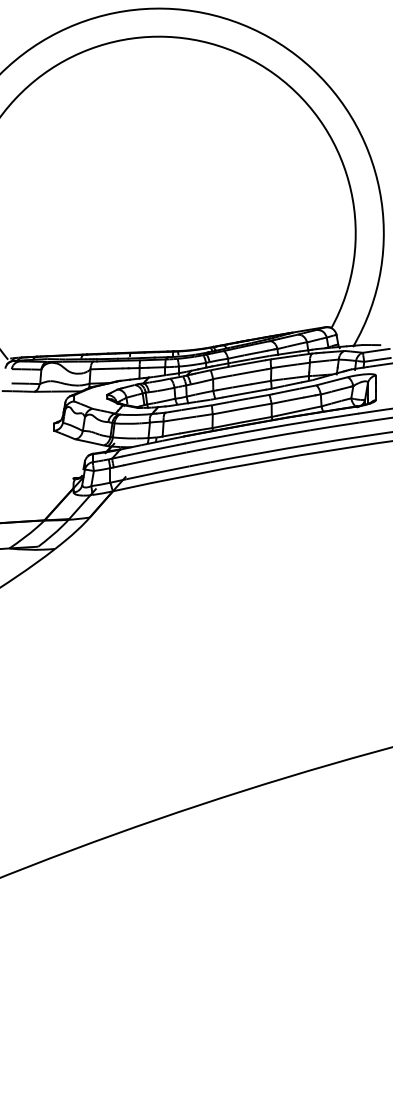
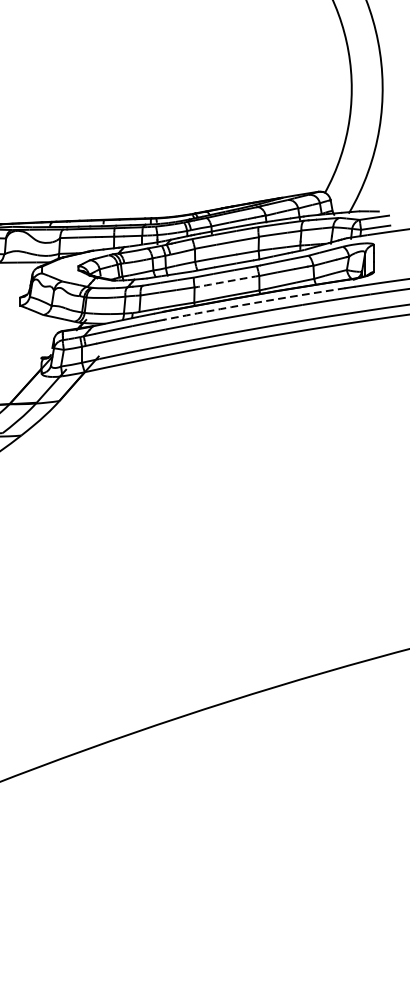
arc: (242, 408) -> (227, 281), solid -> dashed
arc: (267, 428) -> (254, 303), solid -> dashed

